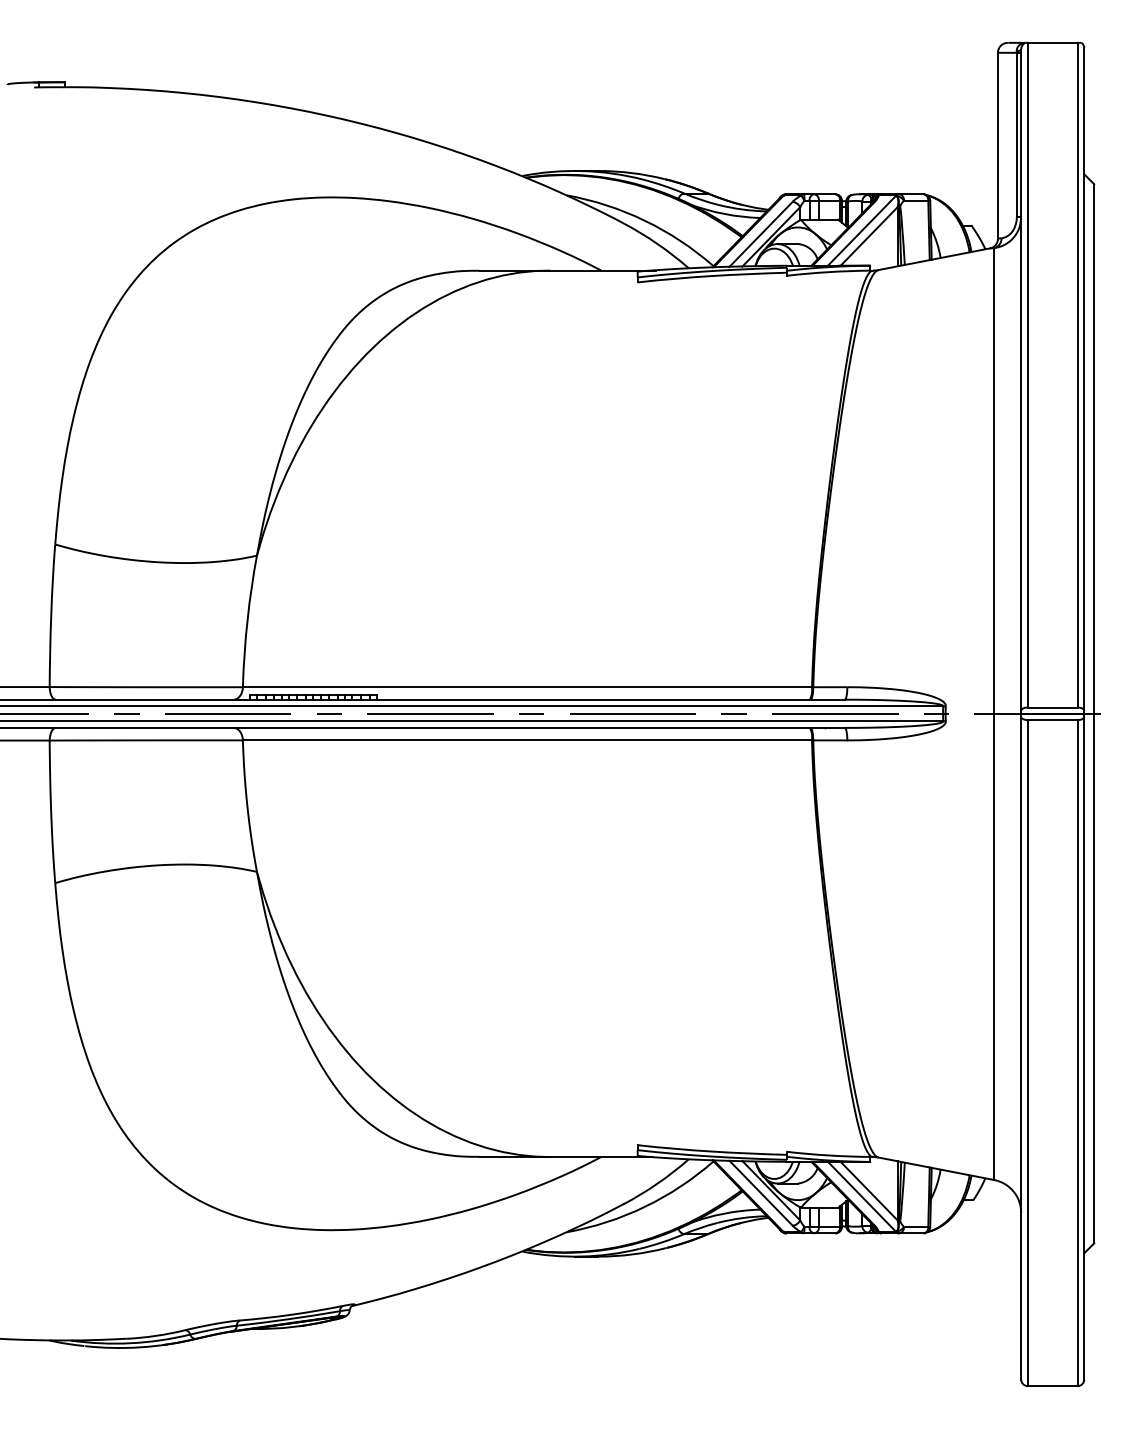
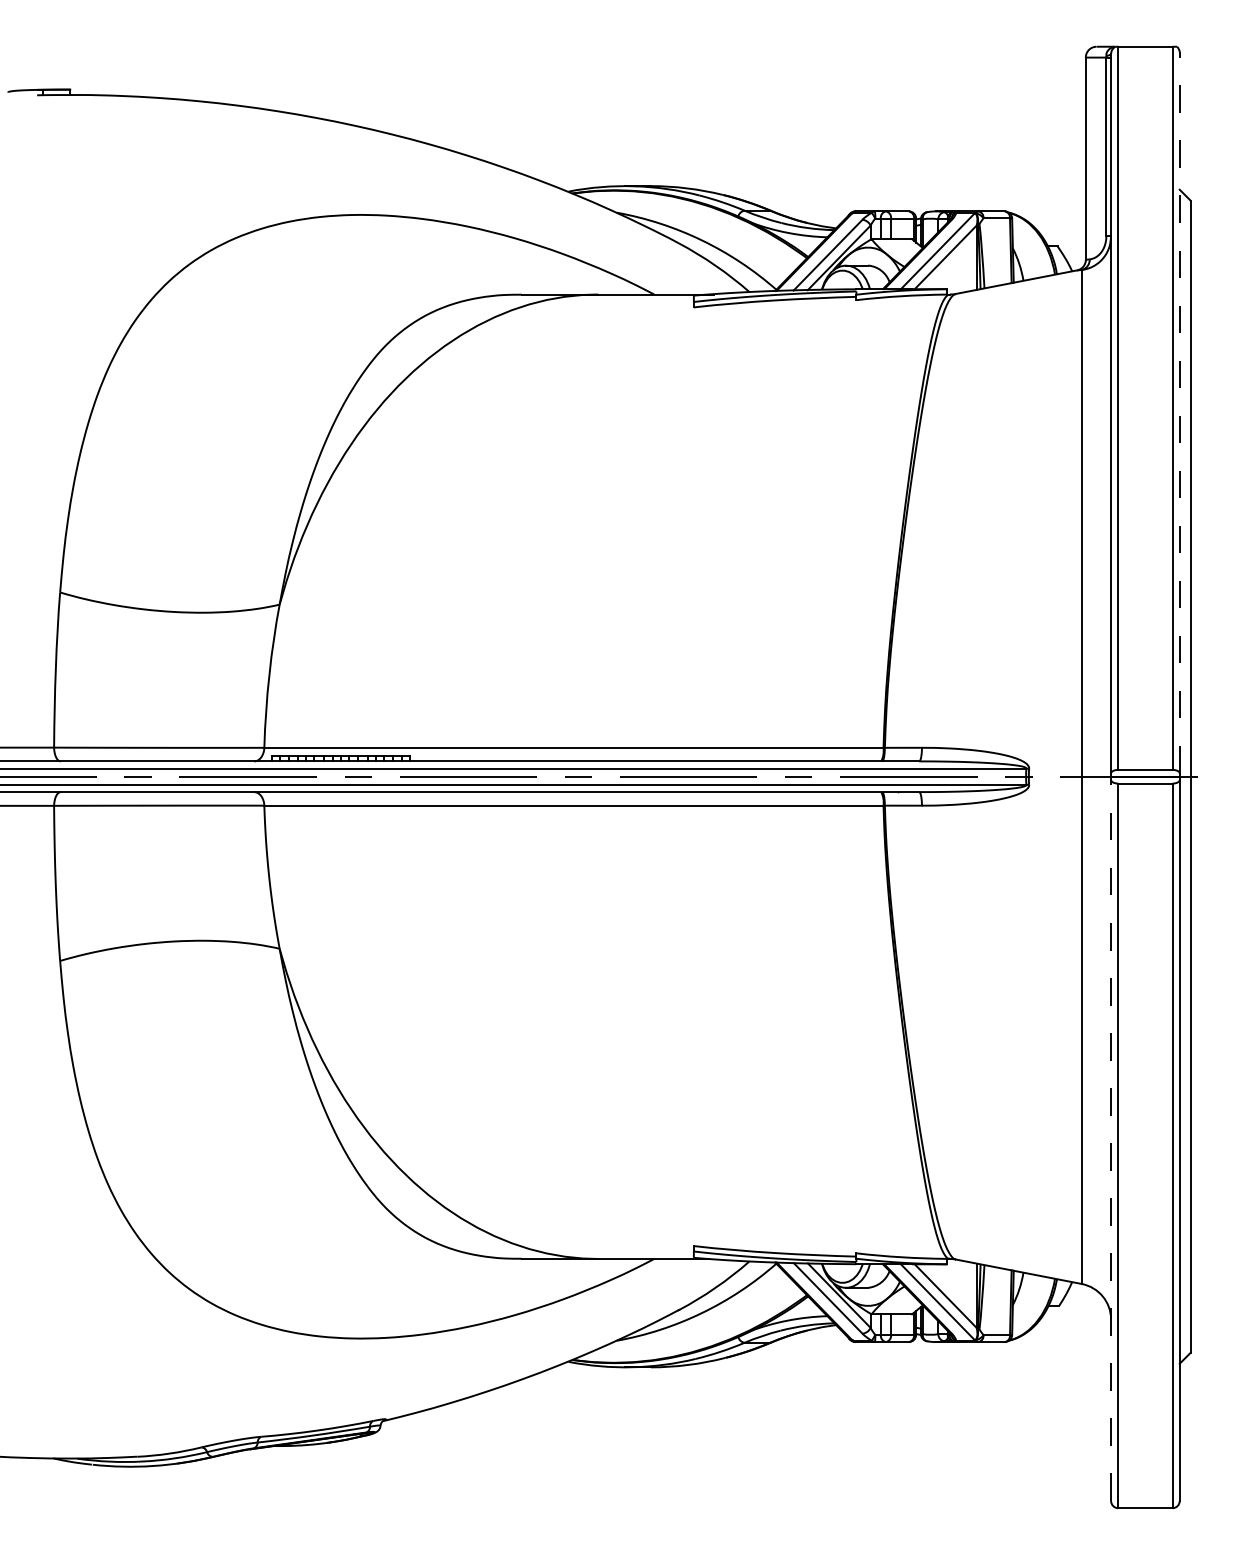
line: (1084, 378) -> (1179, 411), solid -> dashed
line: (1021, 1047) -> (1111, 1139), solid -> dashed

